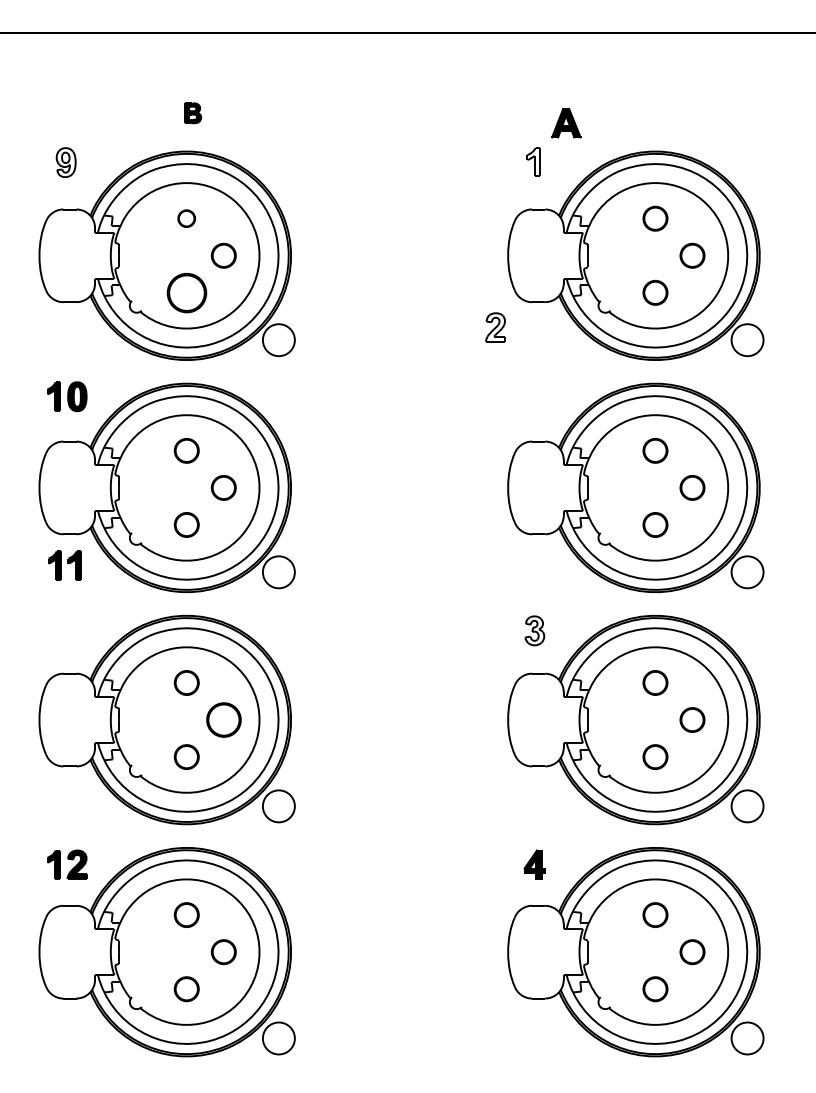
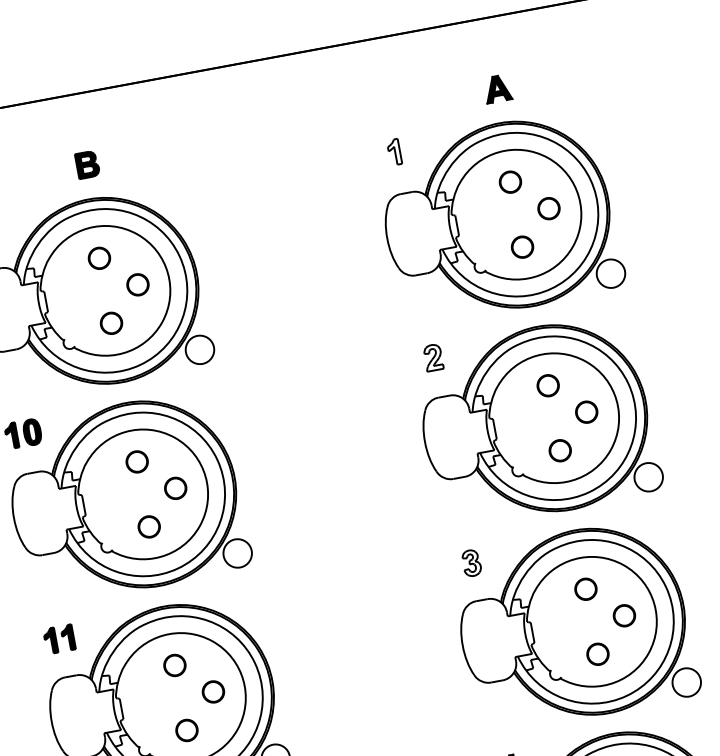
part: (192, 113) -> (87, 165), size x1.43
part: (566, 123) -> (497, 89), moved
part: (186, 218) -> (99, 258), size x1.43
part: (186, 292) -> (111, 323), size x0.62
part: (495, 327) -> (433, 357), moved
part: (64, 565) -> (59, 639), moved
part: (223, 719) -> (213, 691), size x0.71

